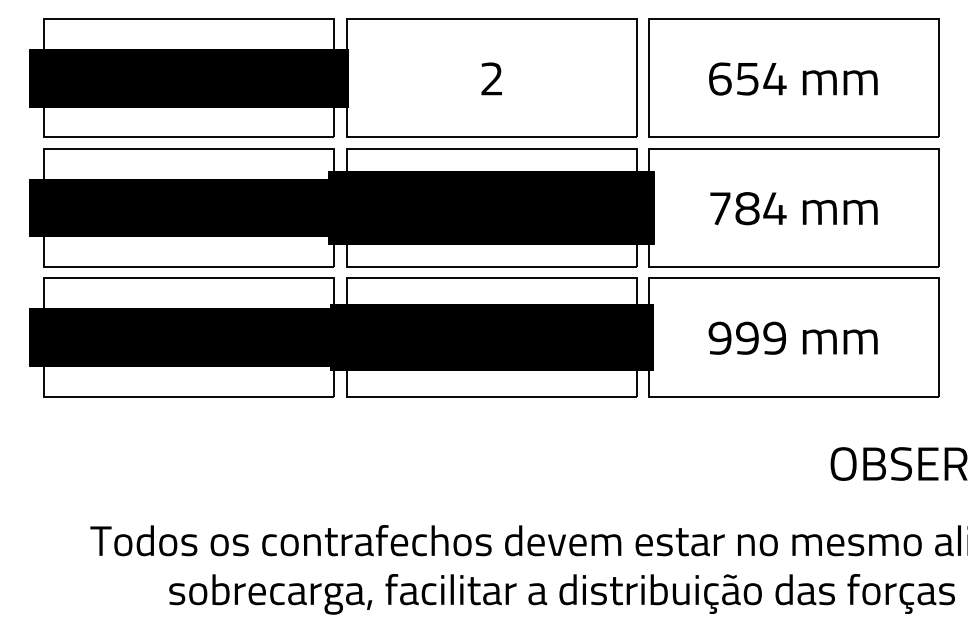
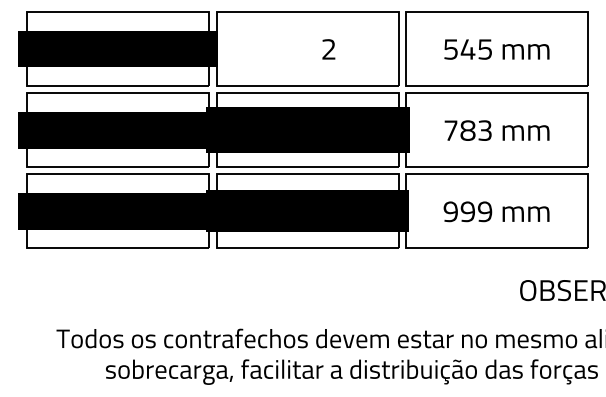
text: (491, 79) -> (328, 49), moved
text: (748, 79) -> (468, 49), 654 -> 545
text: (773, 208) -> (484, 130), 784 -> 783

